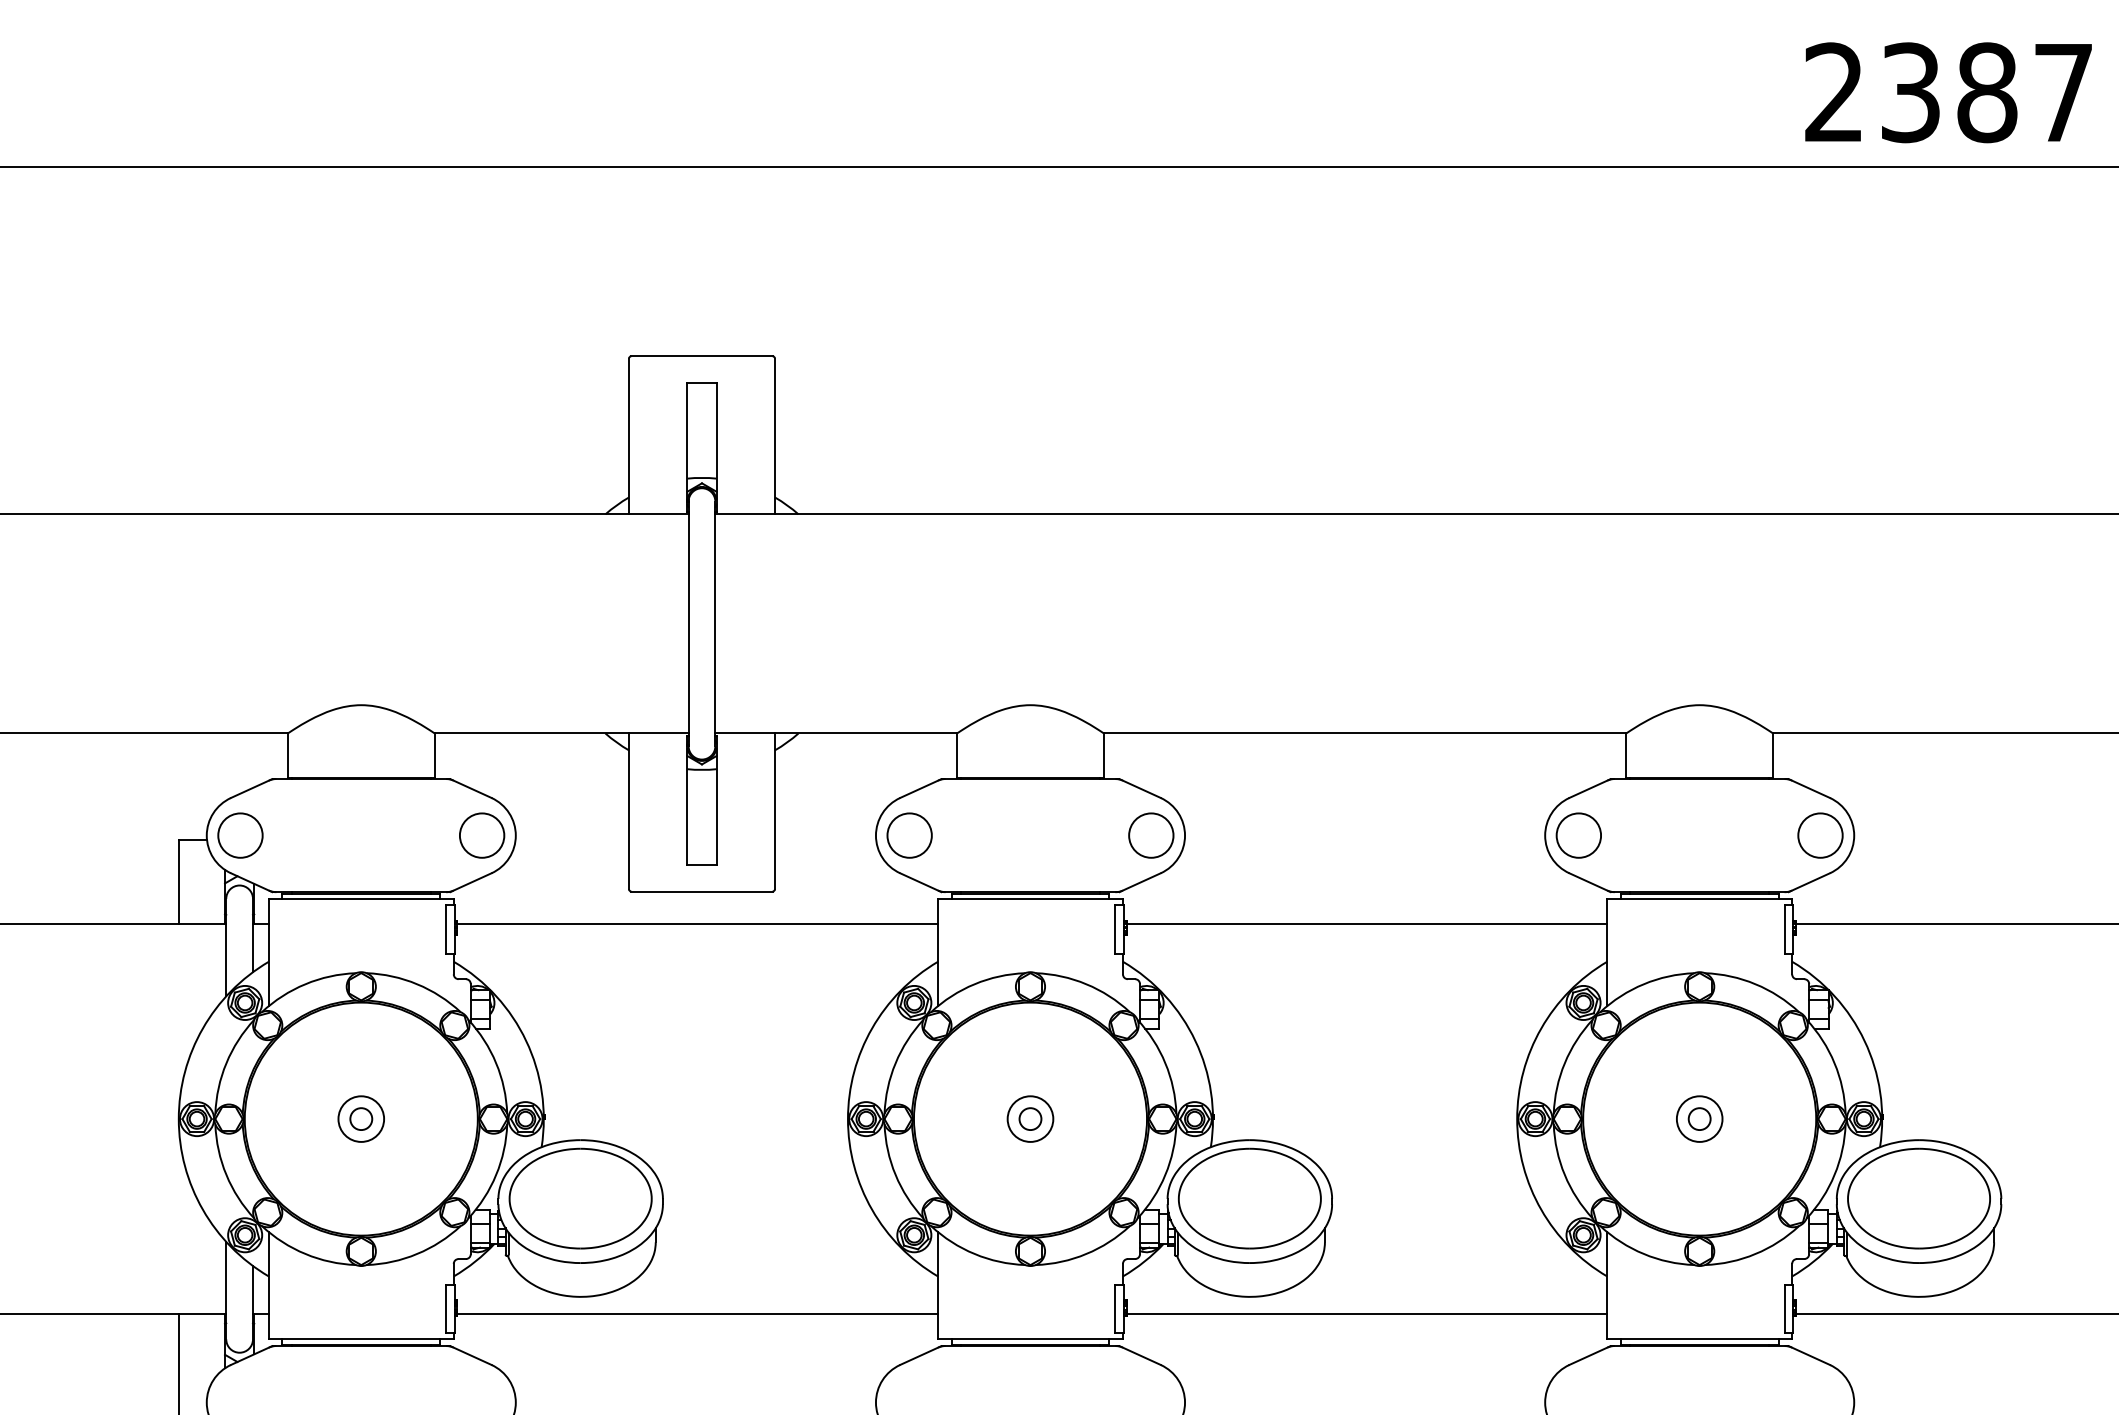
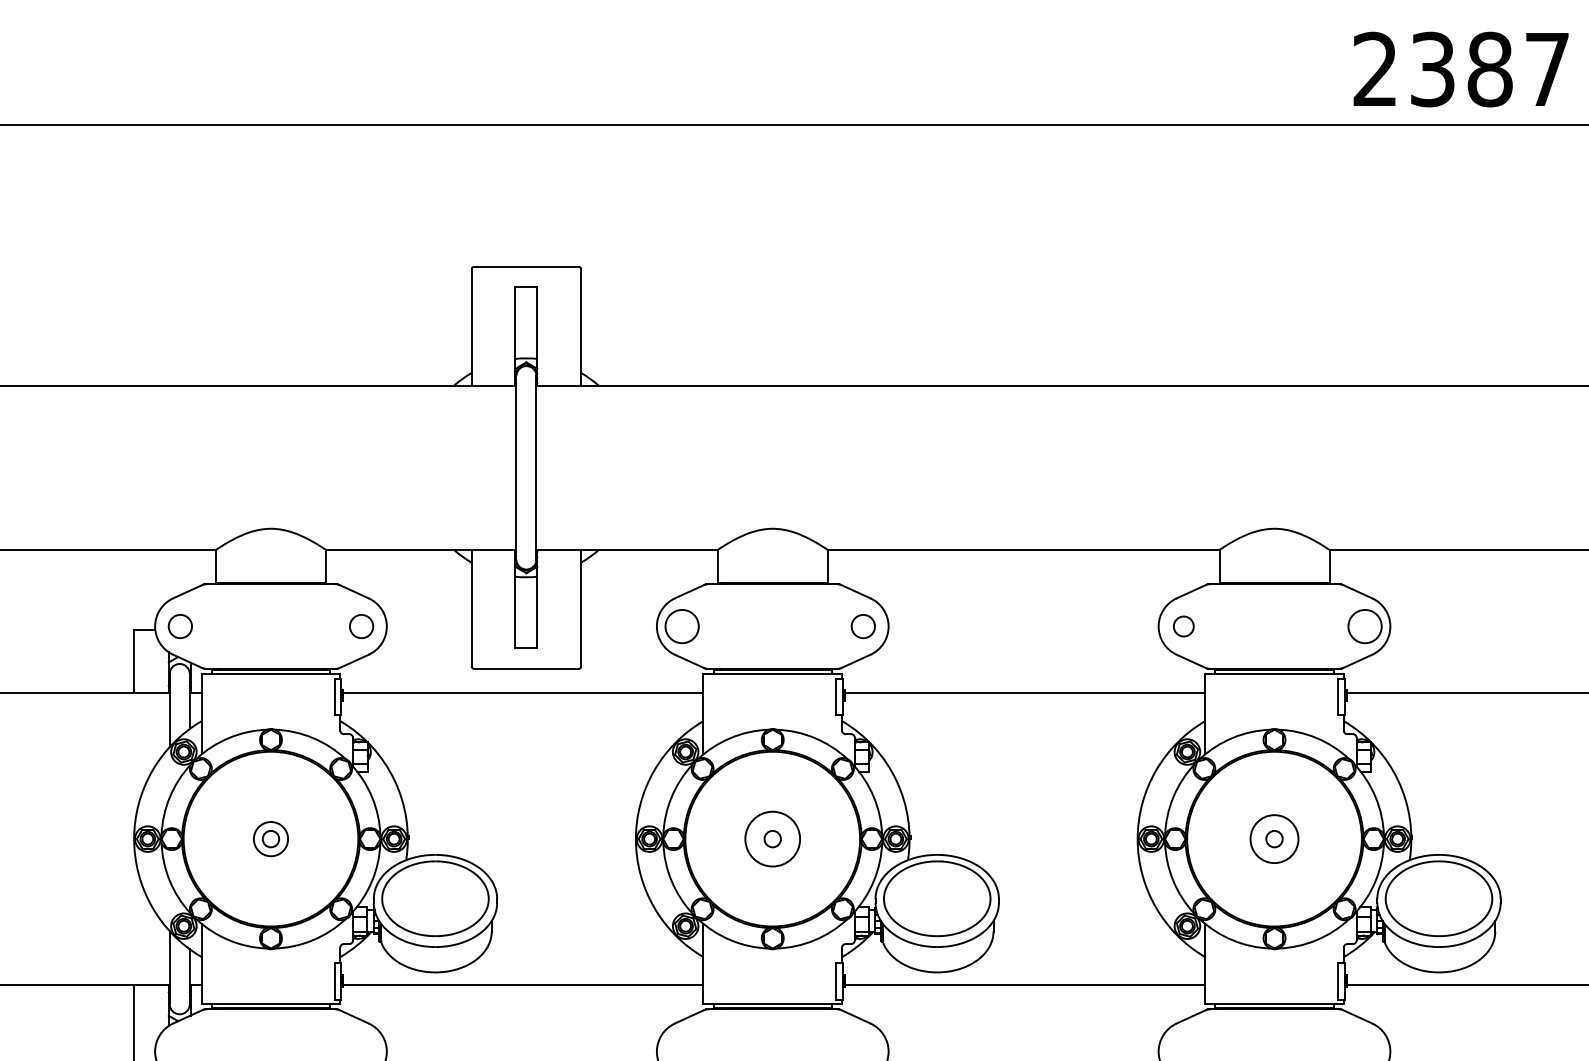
circle: (240, 835) -> (180, 626), size x0.7
circle: (481, 835) -> (361, 626), size x0.7
circle: (1151, 835) -> (863, 626), size x0.7
circle: (1578, 835) -> (1183, 626), size x0.6
circle: (1030, 1118) -> (772, 838), size x1.6
circle: (1699, 1118) -> (1274, 838), size x1.4

